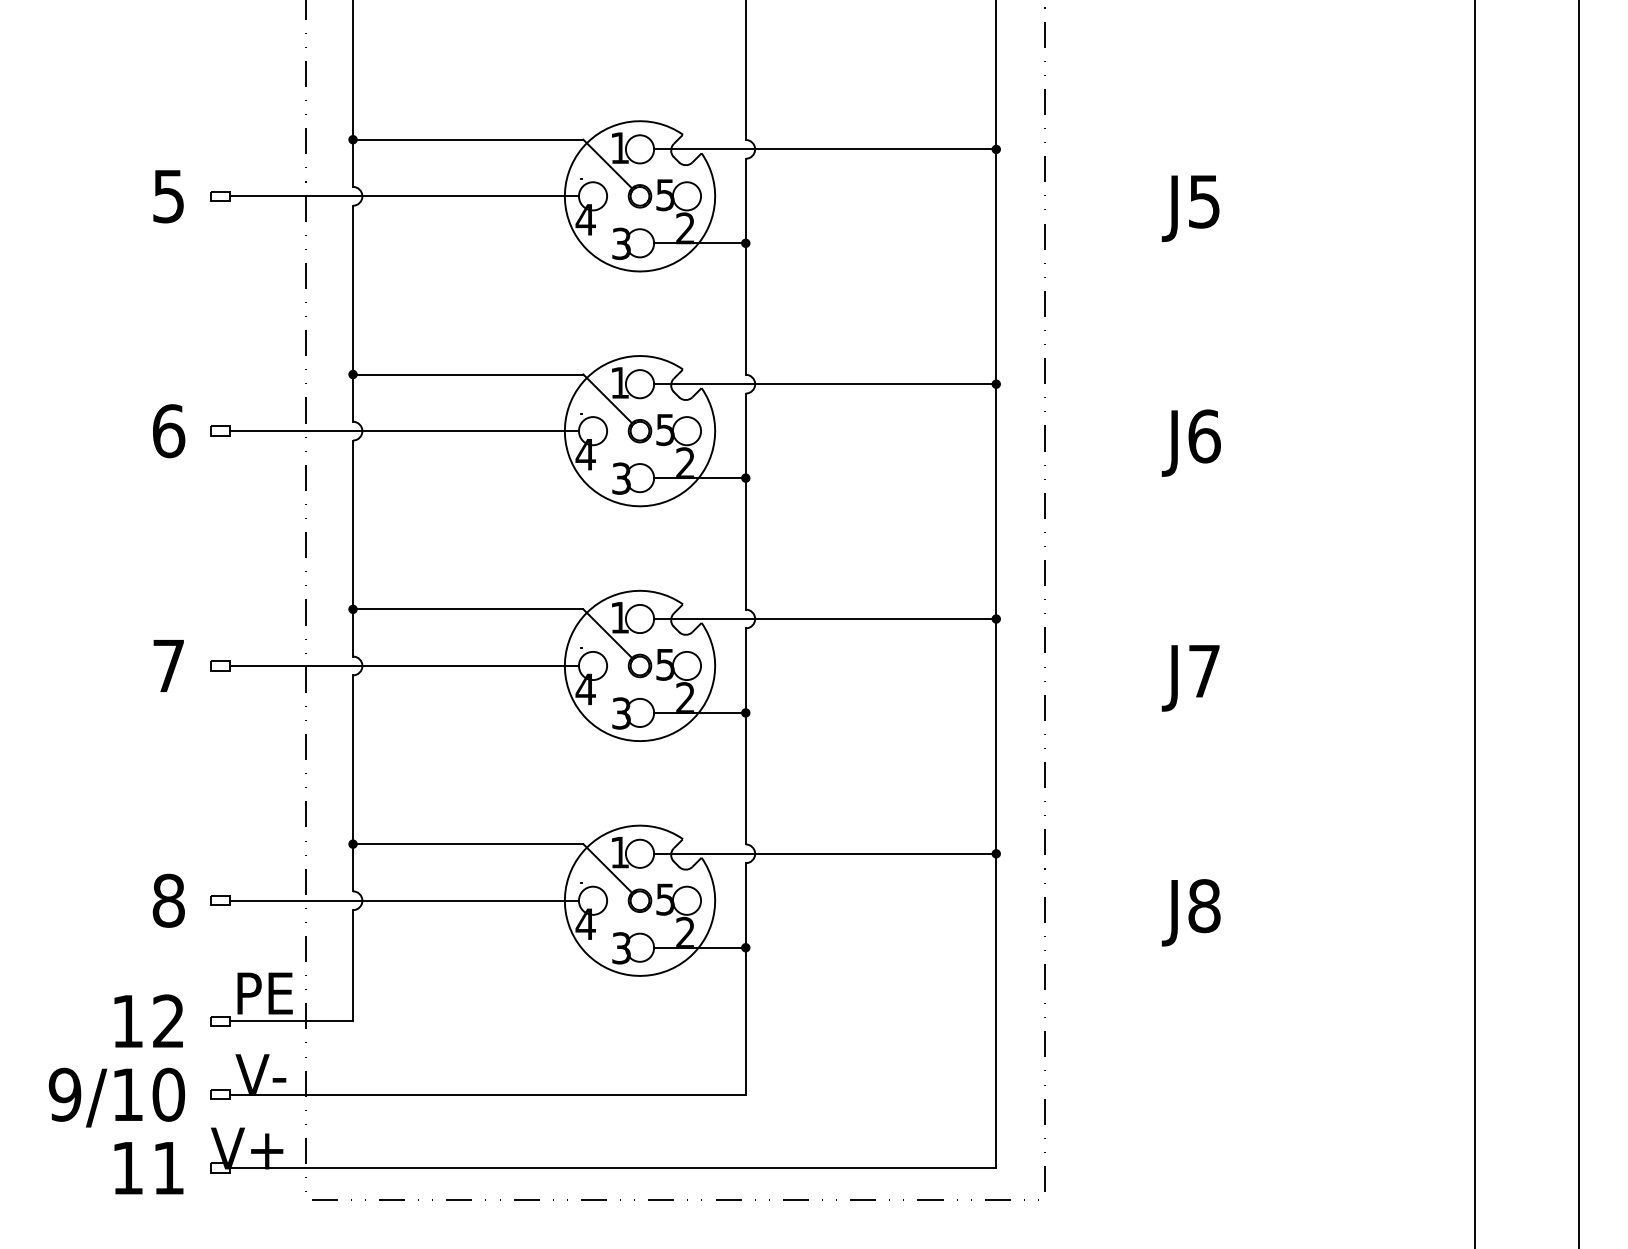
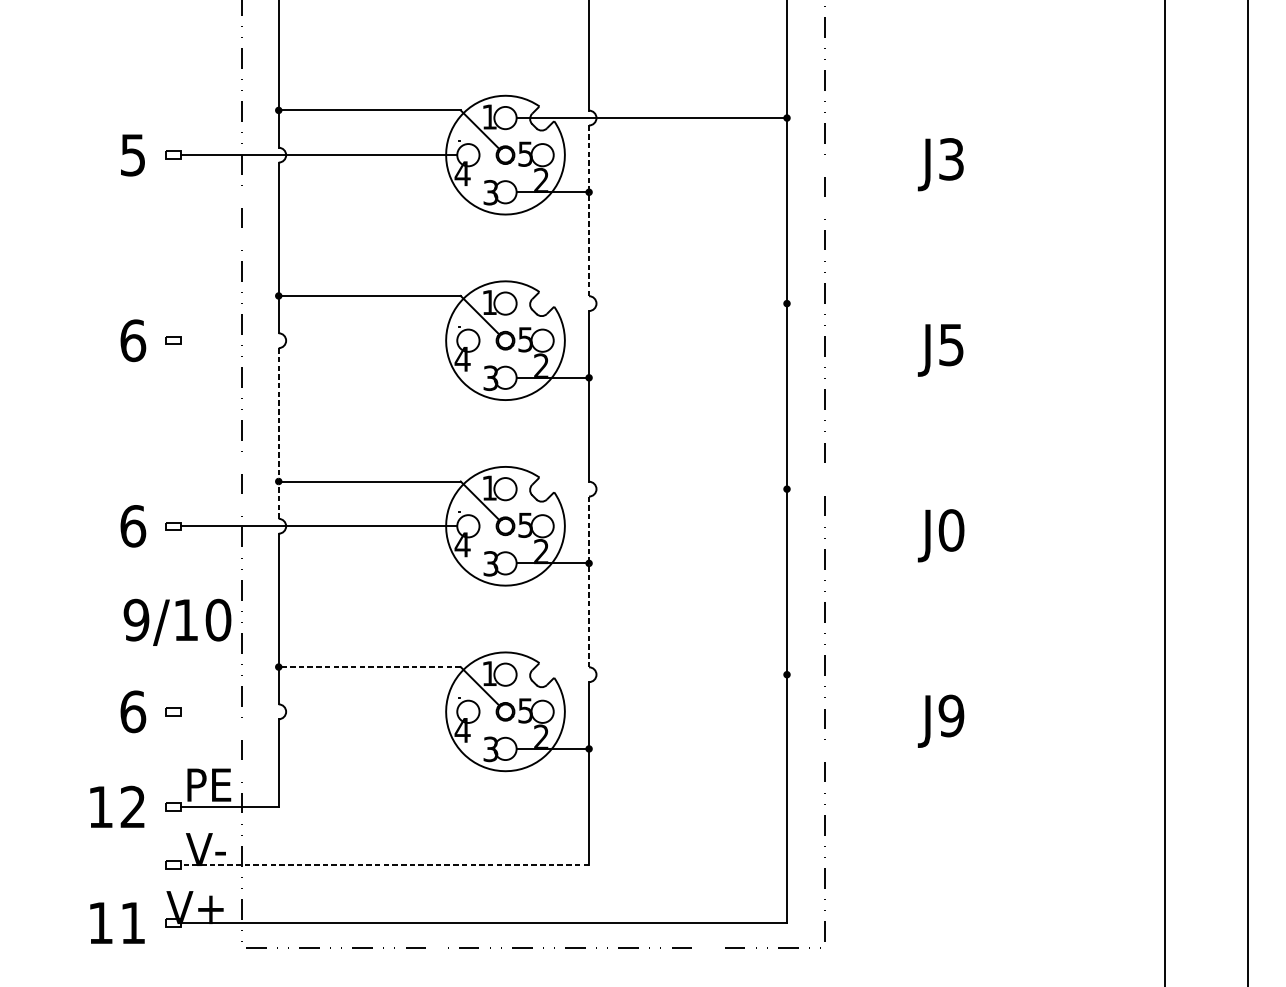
text: (1204, 201) -> (951, 159), J5 -> J3
line: (745, 267) -> (588, 211), solid -> dashed
line: (825, 384) -> (652, 303), removed
line: (403, 431) -> (318, 340), removed
text: (1204, 436) -> (951, 344), J6 -> J5
line: (353, 549) -> (279, 434), solid -> dashed
line: (825, 619) -> (652, 489), removed
text: (169, 665) -> (133, 525), 7 -> 6
text: (1204, 671) -> (951, 530), J7 -> J0
line: (745, 736) -> (588, 582), solid -> dashed
line: (467, 844) -> (369, 667), solid -> dashed
line: (825, 853) -> (652, 674), removed
text: (168, 900) -> (132, 711), 8 -> 6
line: (403, 900) -> (318, 711), removed
text: (1204, 906) -> (951, 716), J8 -> J9
line: (487, 1094) -> (384, 864), solid -> dashed
text: (116, 1097) -> (177, 622), moved

